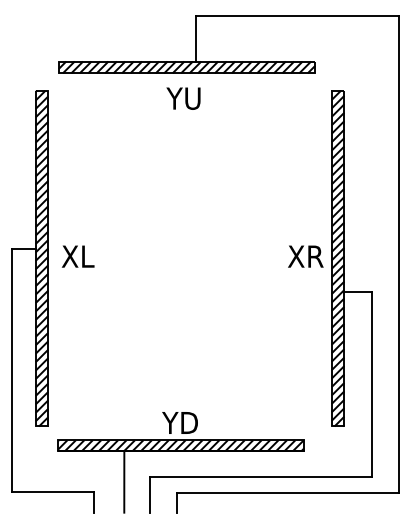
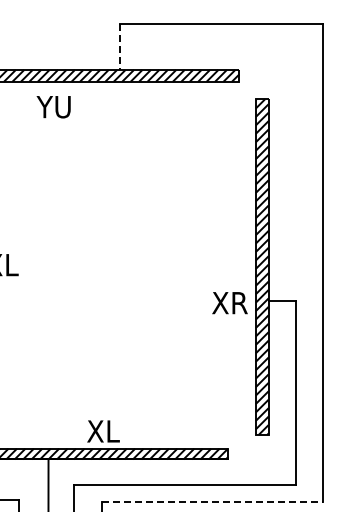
line: (196, 38) -> (120, 46), solid -> dashed
text: (183, 98) -> (53, 106), moved
text: (305, 256) -> (229, 302), moved
text: (179, 422) -> (103, 430), YD -> XL
line: (287, 493) -> (211, 501), solid -> dashed

